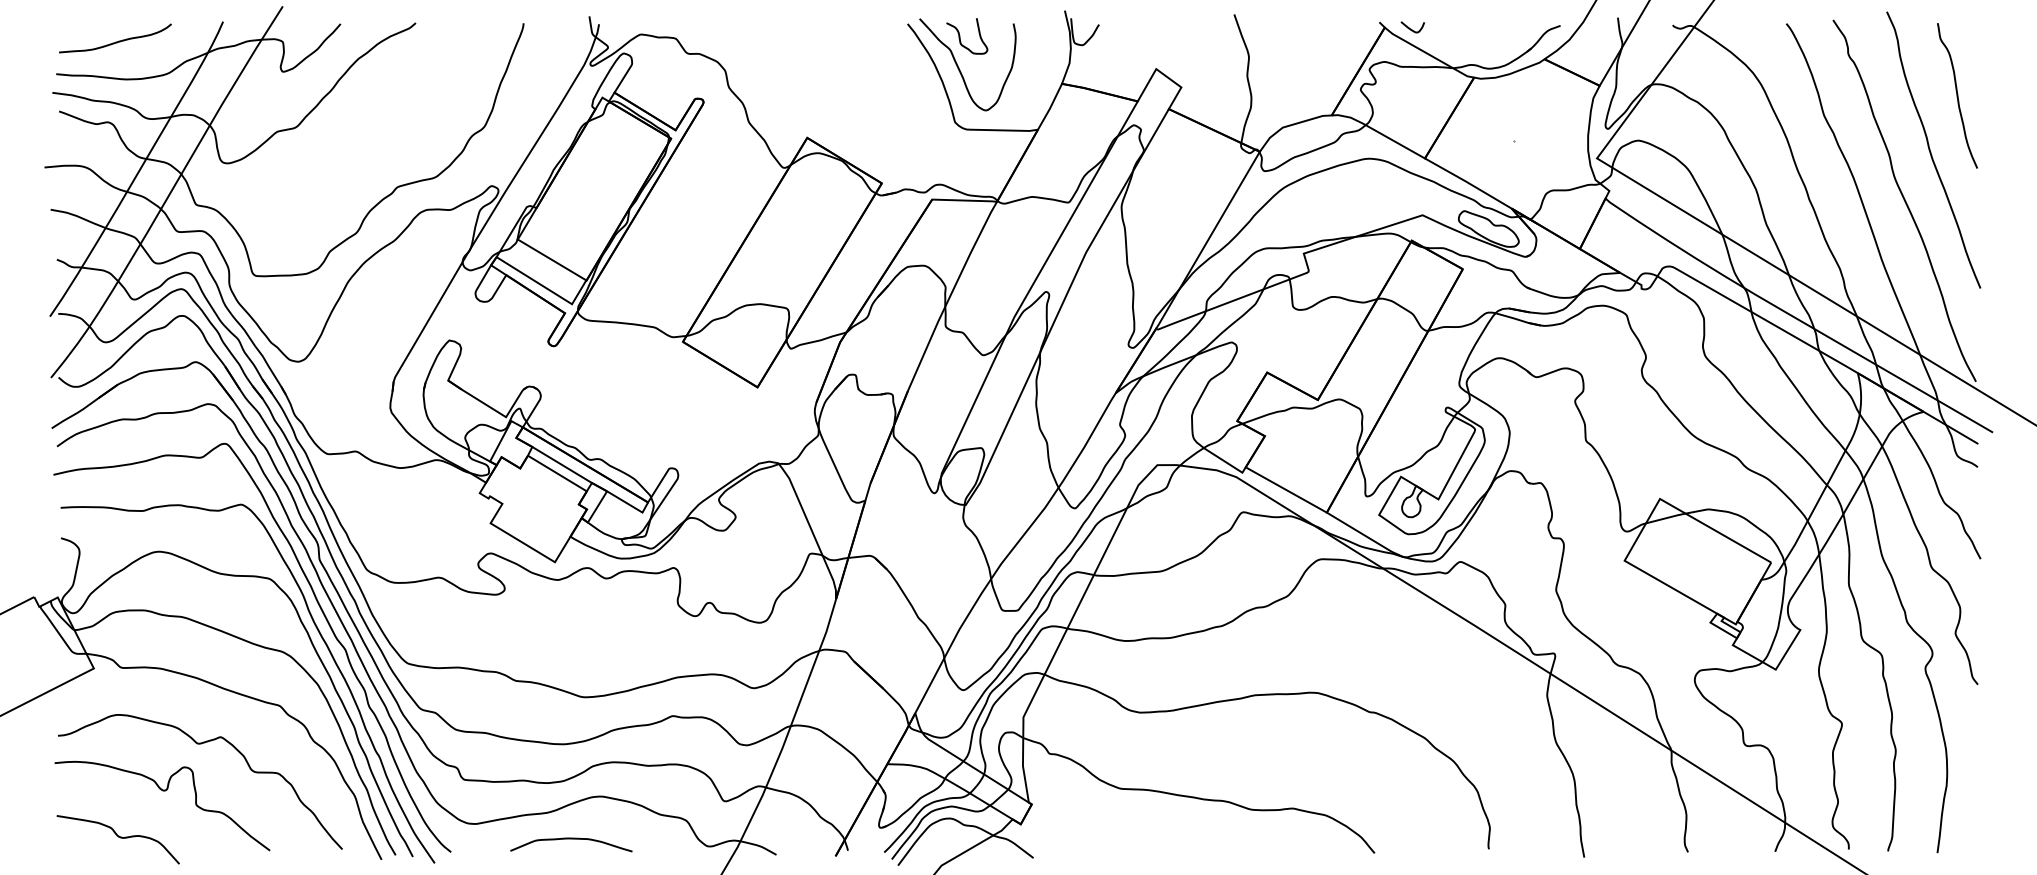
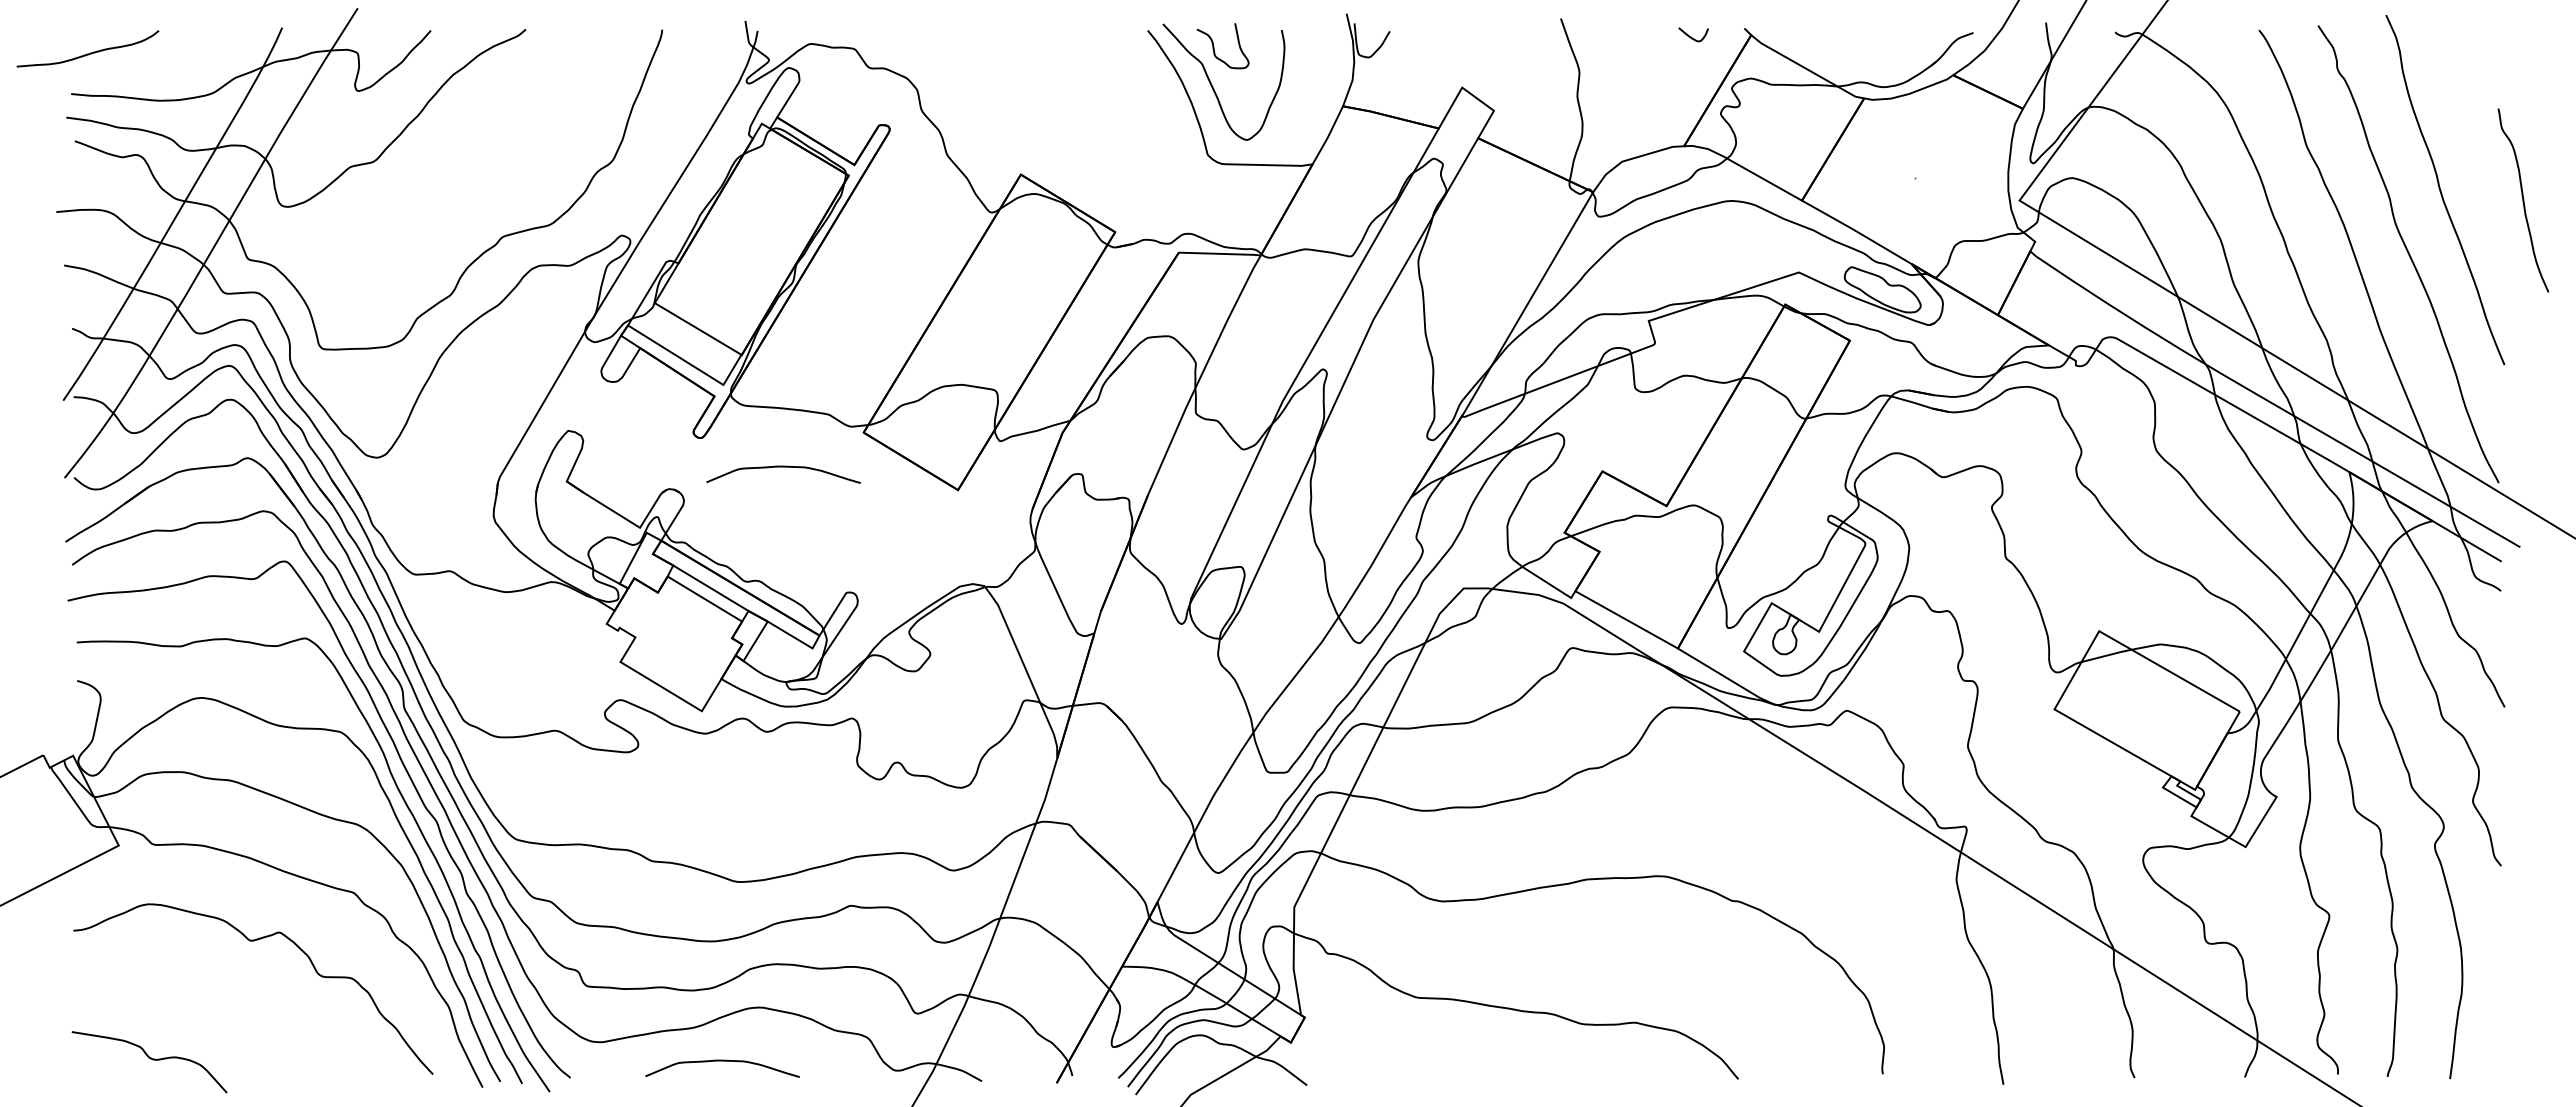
curve: (1411, 28) -> (1691, 36), moved
curve: (117, 41) -> (90, 52), moved
curve: (1957, 95) -> (2523, 200), moved
curve: (619, 369) -> (783, 467), added
curve: (162, 790) -> (205, 1000), removed

